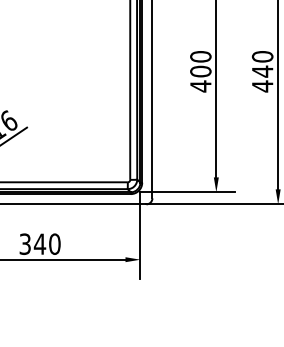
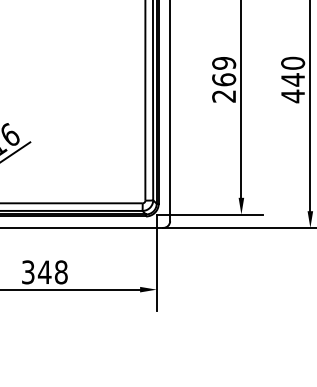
text: (201, 71) -> (224, 79), 400 -> 269
text: (54, 244) -> (60, 272), 340 -> 348

